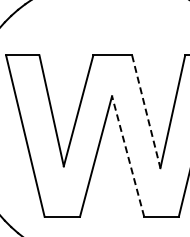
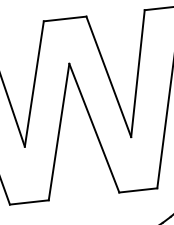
line: (146, 112) -> (109, 77), dashed -> solid
line: (128, 156) -> (94, 128), dashed -> solid

